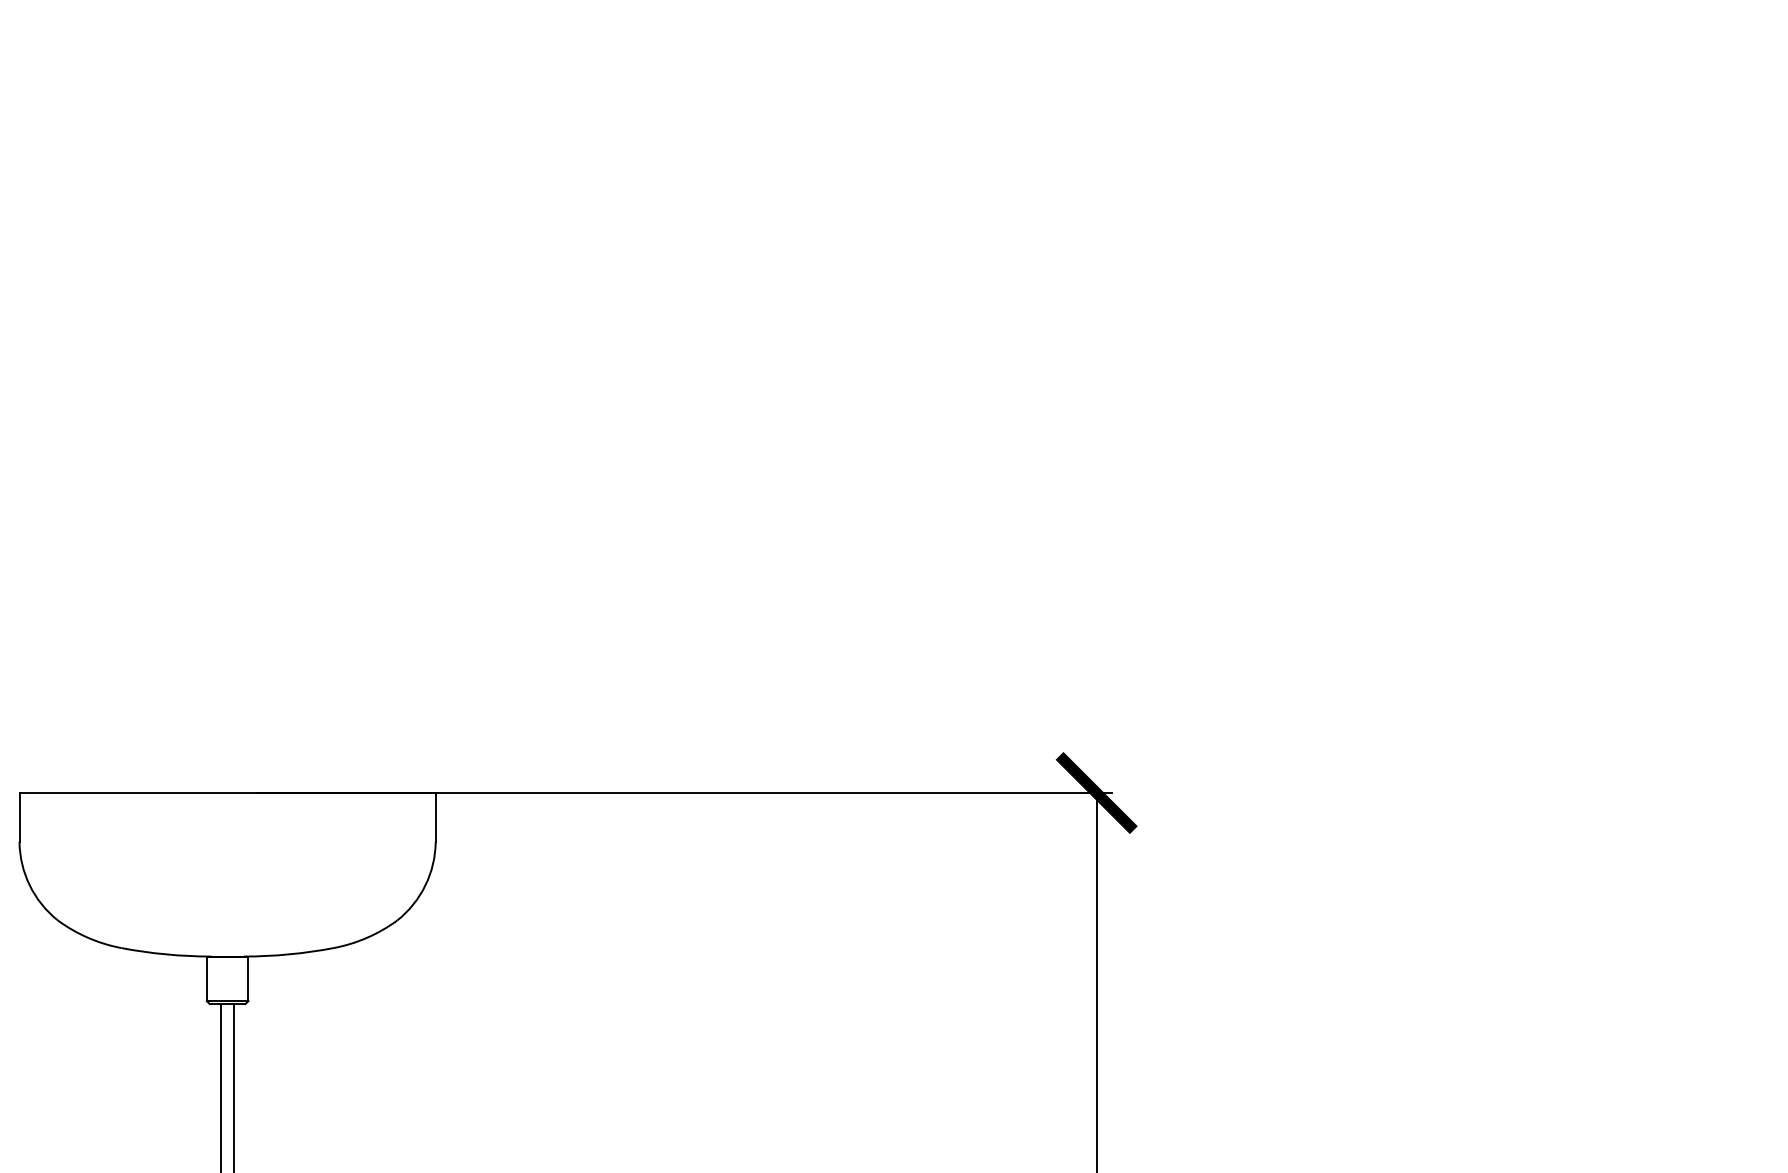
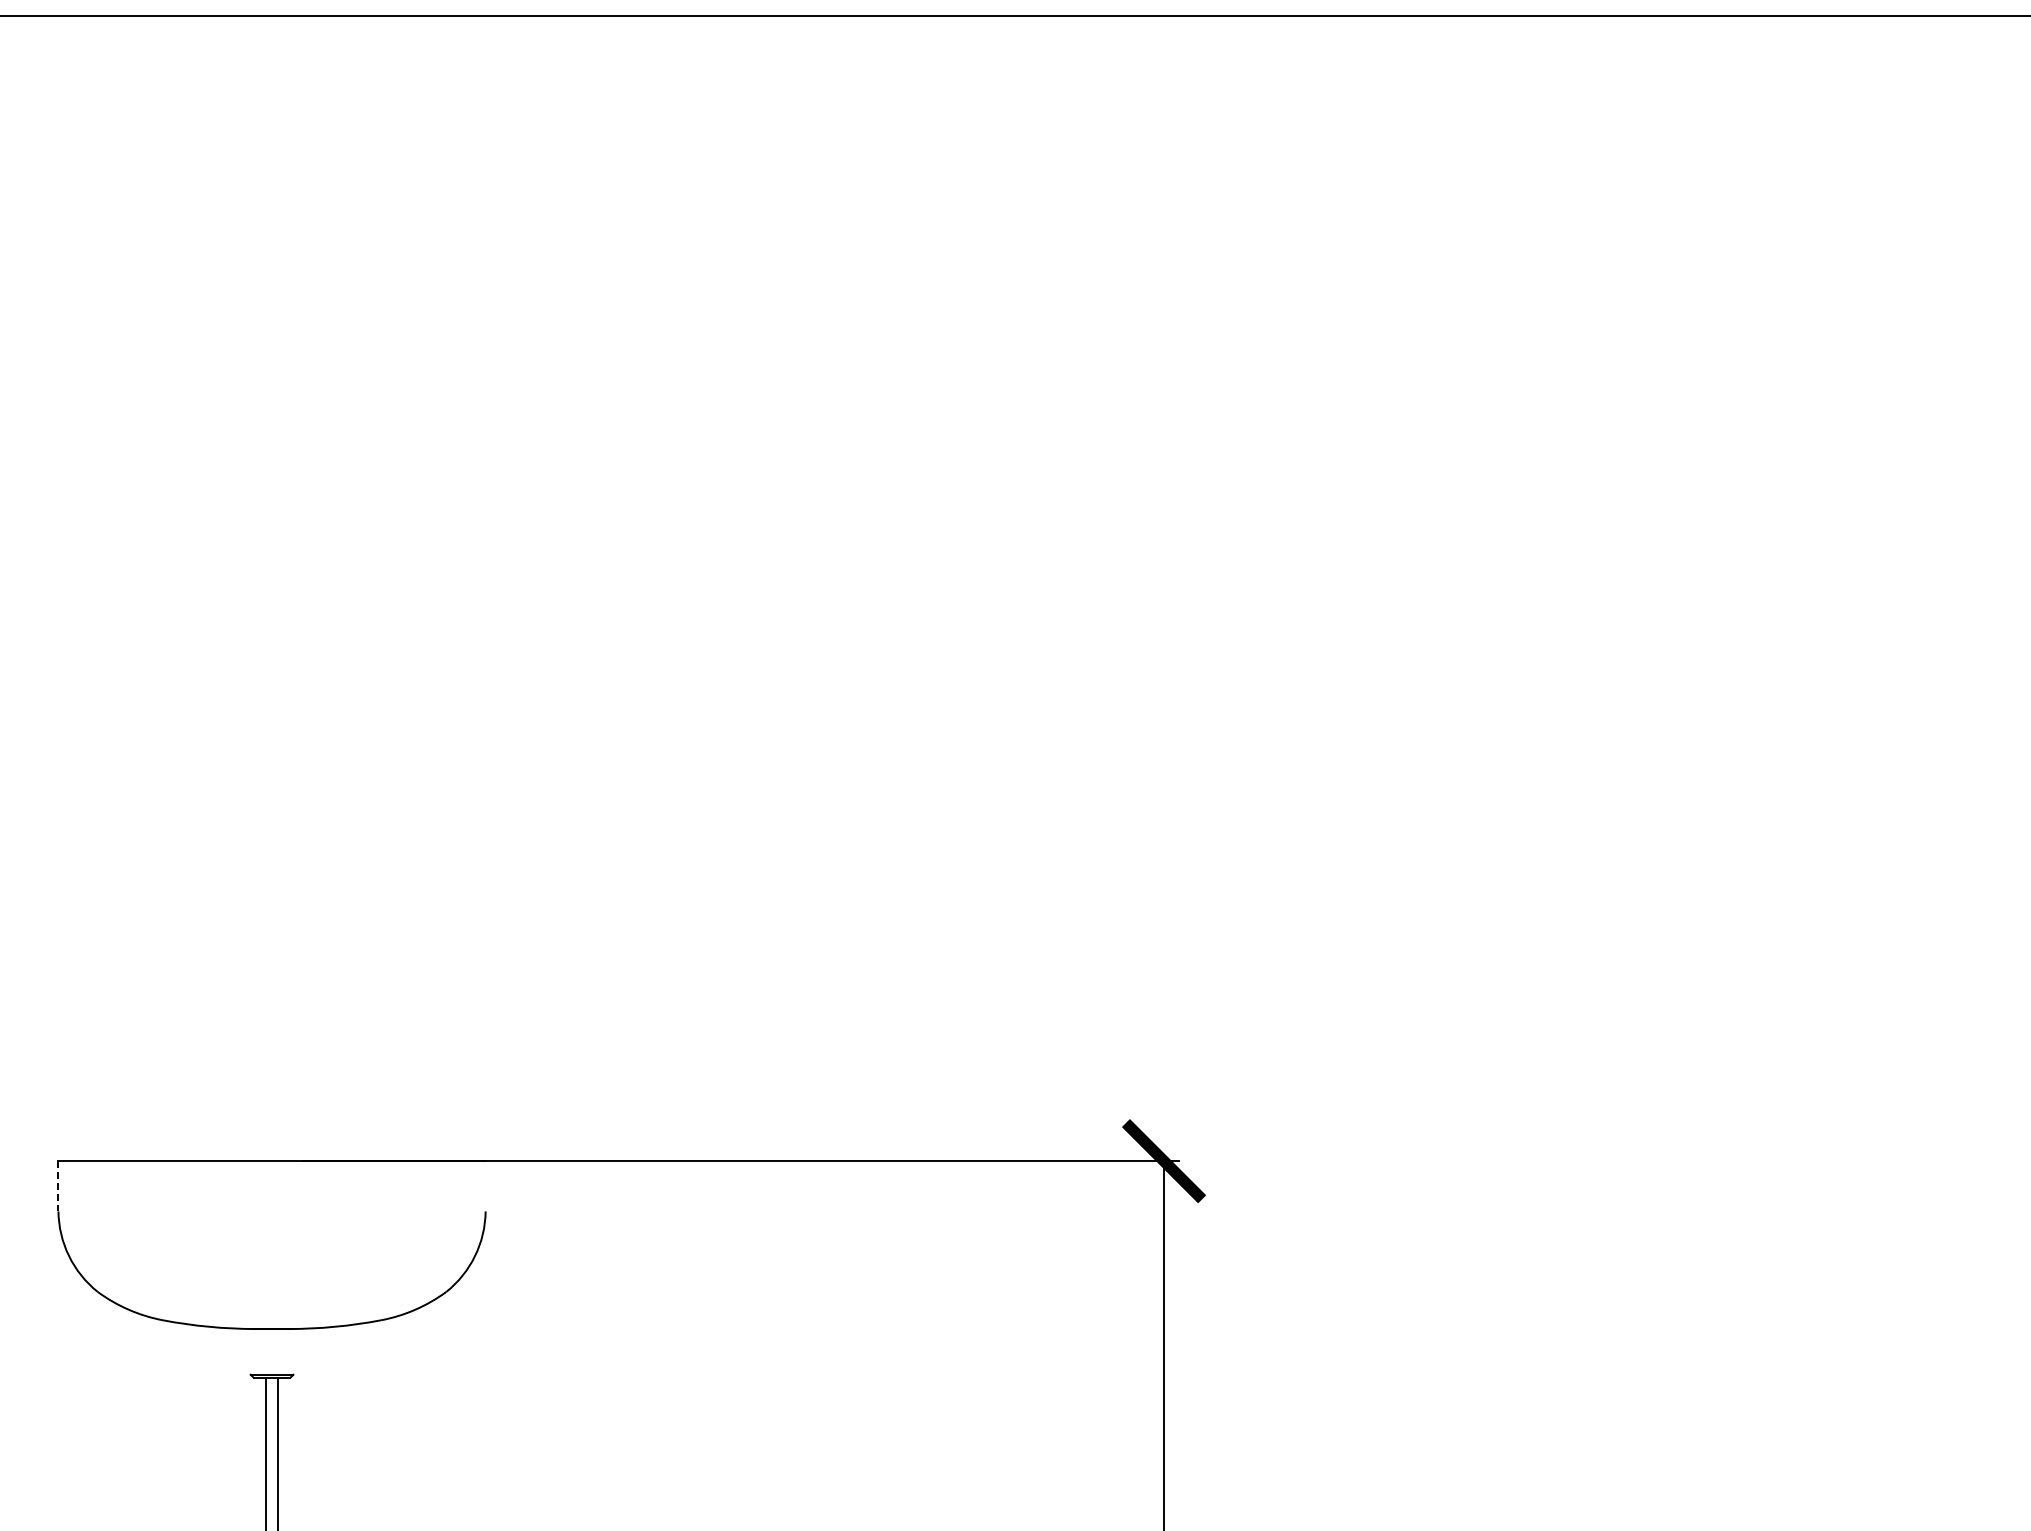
line: (19, 817) -> (58, 1186), solid -> dashed
line: (435, 817) -> (485, 1186), removed
line: (206, 978) -> (250, 1351), removed
line: (248, 978) -> (293, 1351), removed

